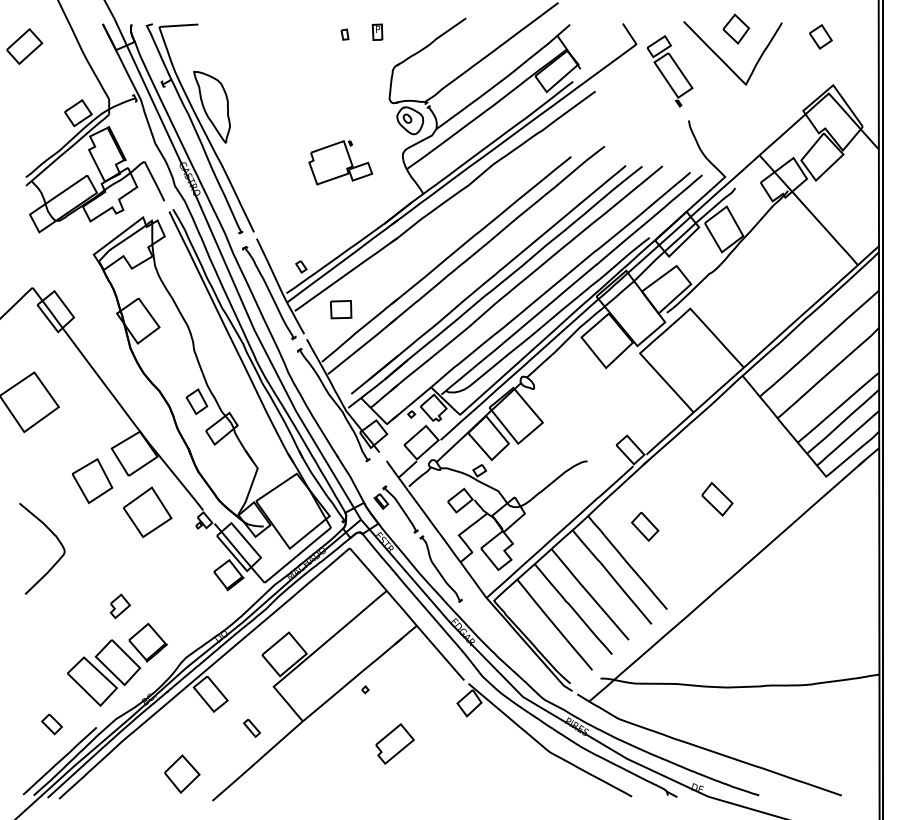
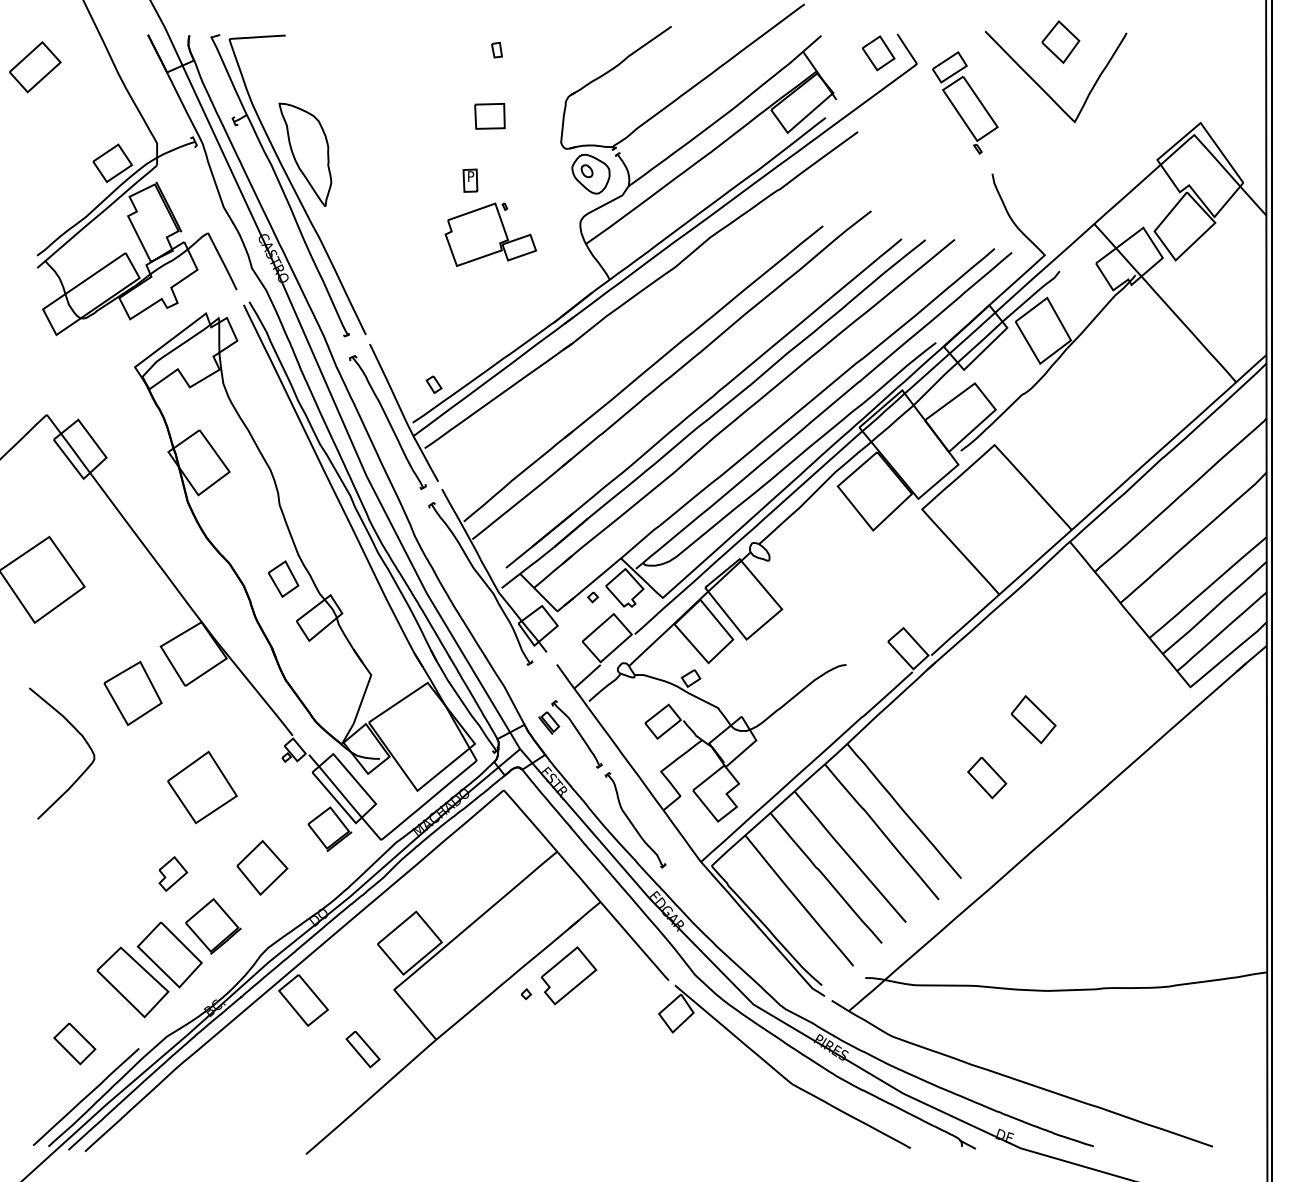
part: (377, 31) -> (470, 179), moved
part: (820, 36) -> (878, 52), moved
part: (341, 309) -> (490, 116), moved
part: (147, 511) -> (202, 786), moved
part: (645, 526) -> (987, 777), moved
curve: (54, 536) -> (79, 735), moved
part: (51, 724) -> (74, 1044), size x1.43
part: (251, 728) -> (362, 1049), size x1.43
part: (394, 743) -> (568, 975), moved
part: (182, 773) -> (262, 866), moved

